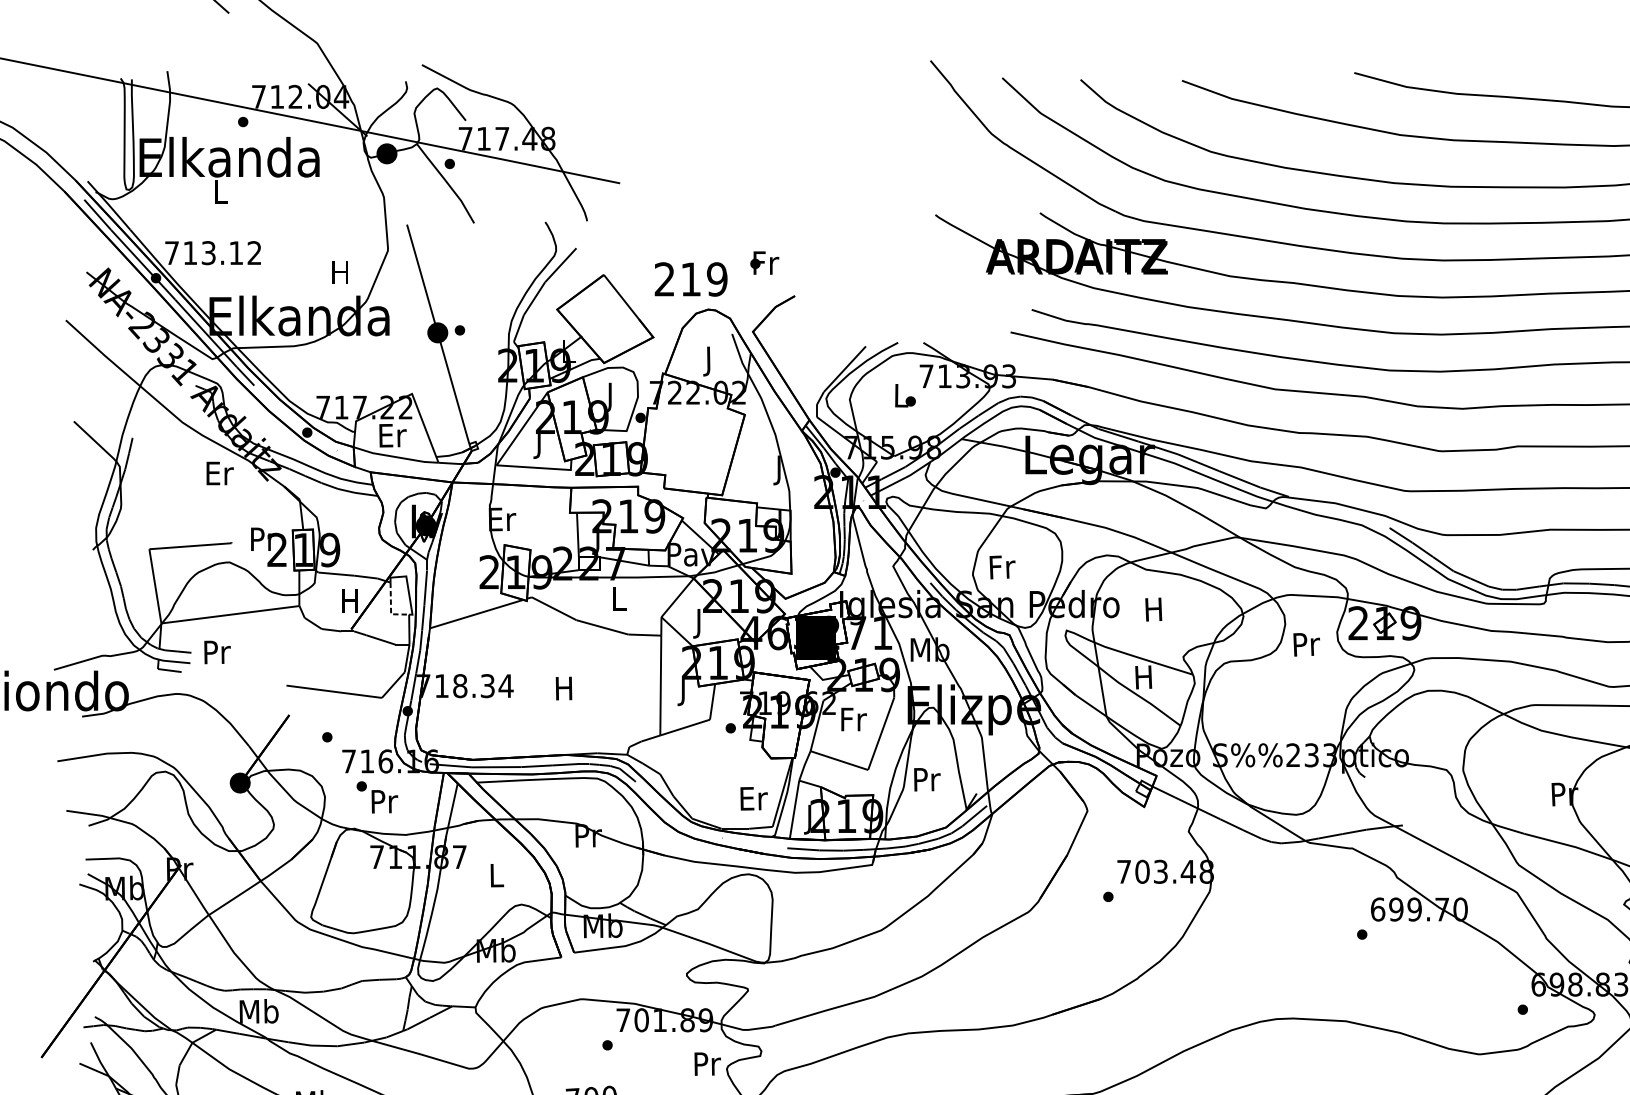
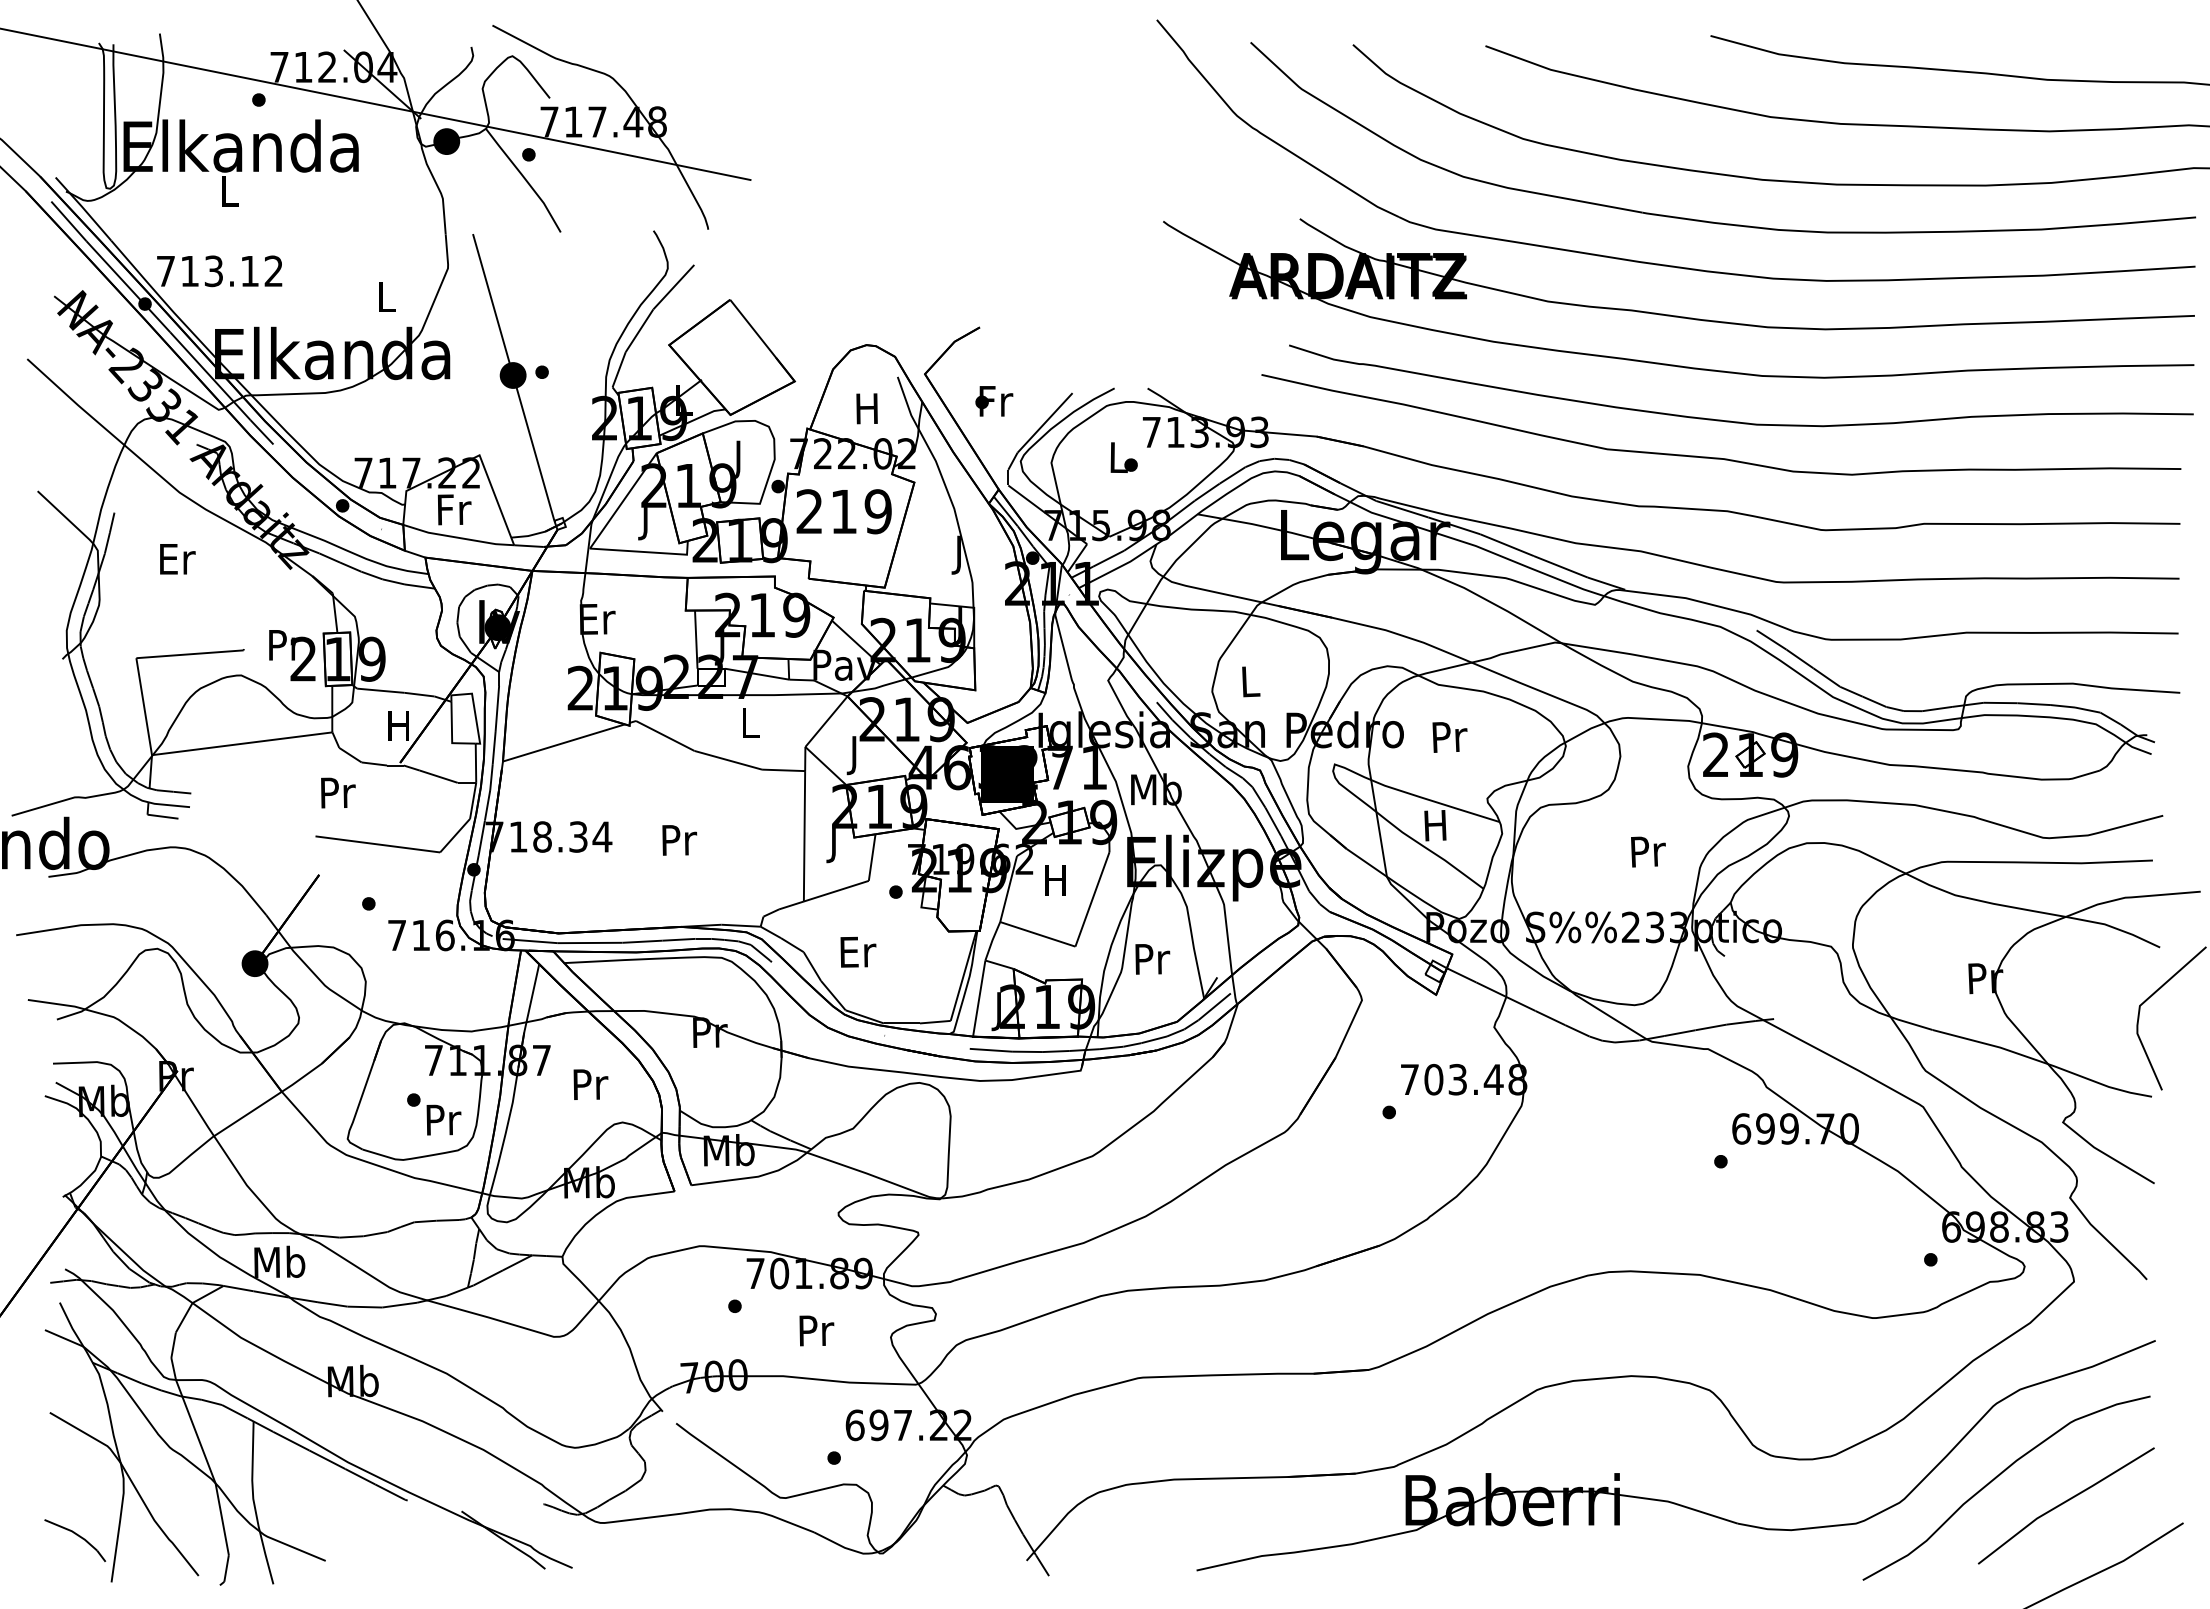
text: (764, 263) -> (994, 401), moved
text: (340, 272) -> (385, 296), H -> L
text: (690, 279) -> (843, 511), moved
text: (708, 361) -> (866, 412), J -> H
text: (392, 435) -> (454, 509), Er -> Fr
text: (219, 473) -> (177, 559), moved
text: (1002, 567) -> (1250, 681), Fr -> L
line: (391, 608) -> (452, 735), dashed -> solid
text: (1154, 609) -> (1449, 736), H -> Pr
text: (1306, 644) -> (1648, 851), moved
text: (217, 652) -> (338, 792), moved
text: (565, 688) -> (679, 839), H -> Pr
text: (853, 719) -> (1056, 880), Fr -> H
text: (377, 797) -> (434, 1114), moved
text: (754, 798) -> (858, 951), moved
text: (496, 875) -> (590, 1084), L -> Pr
text: (707, 1063) -> (816, 1330), moved

